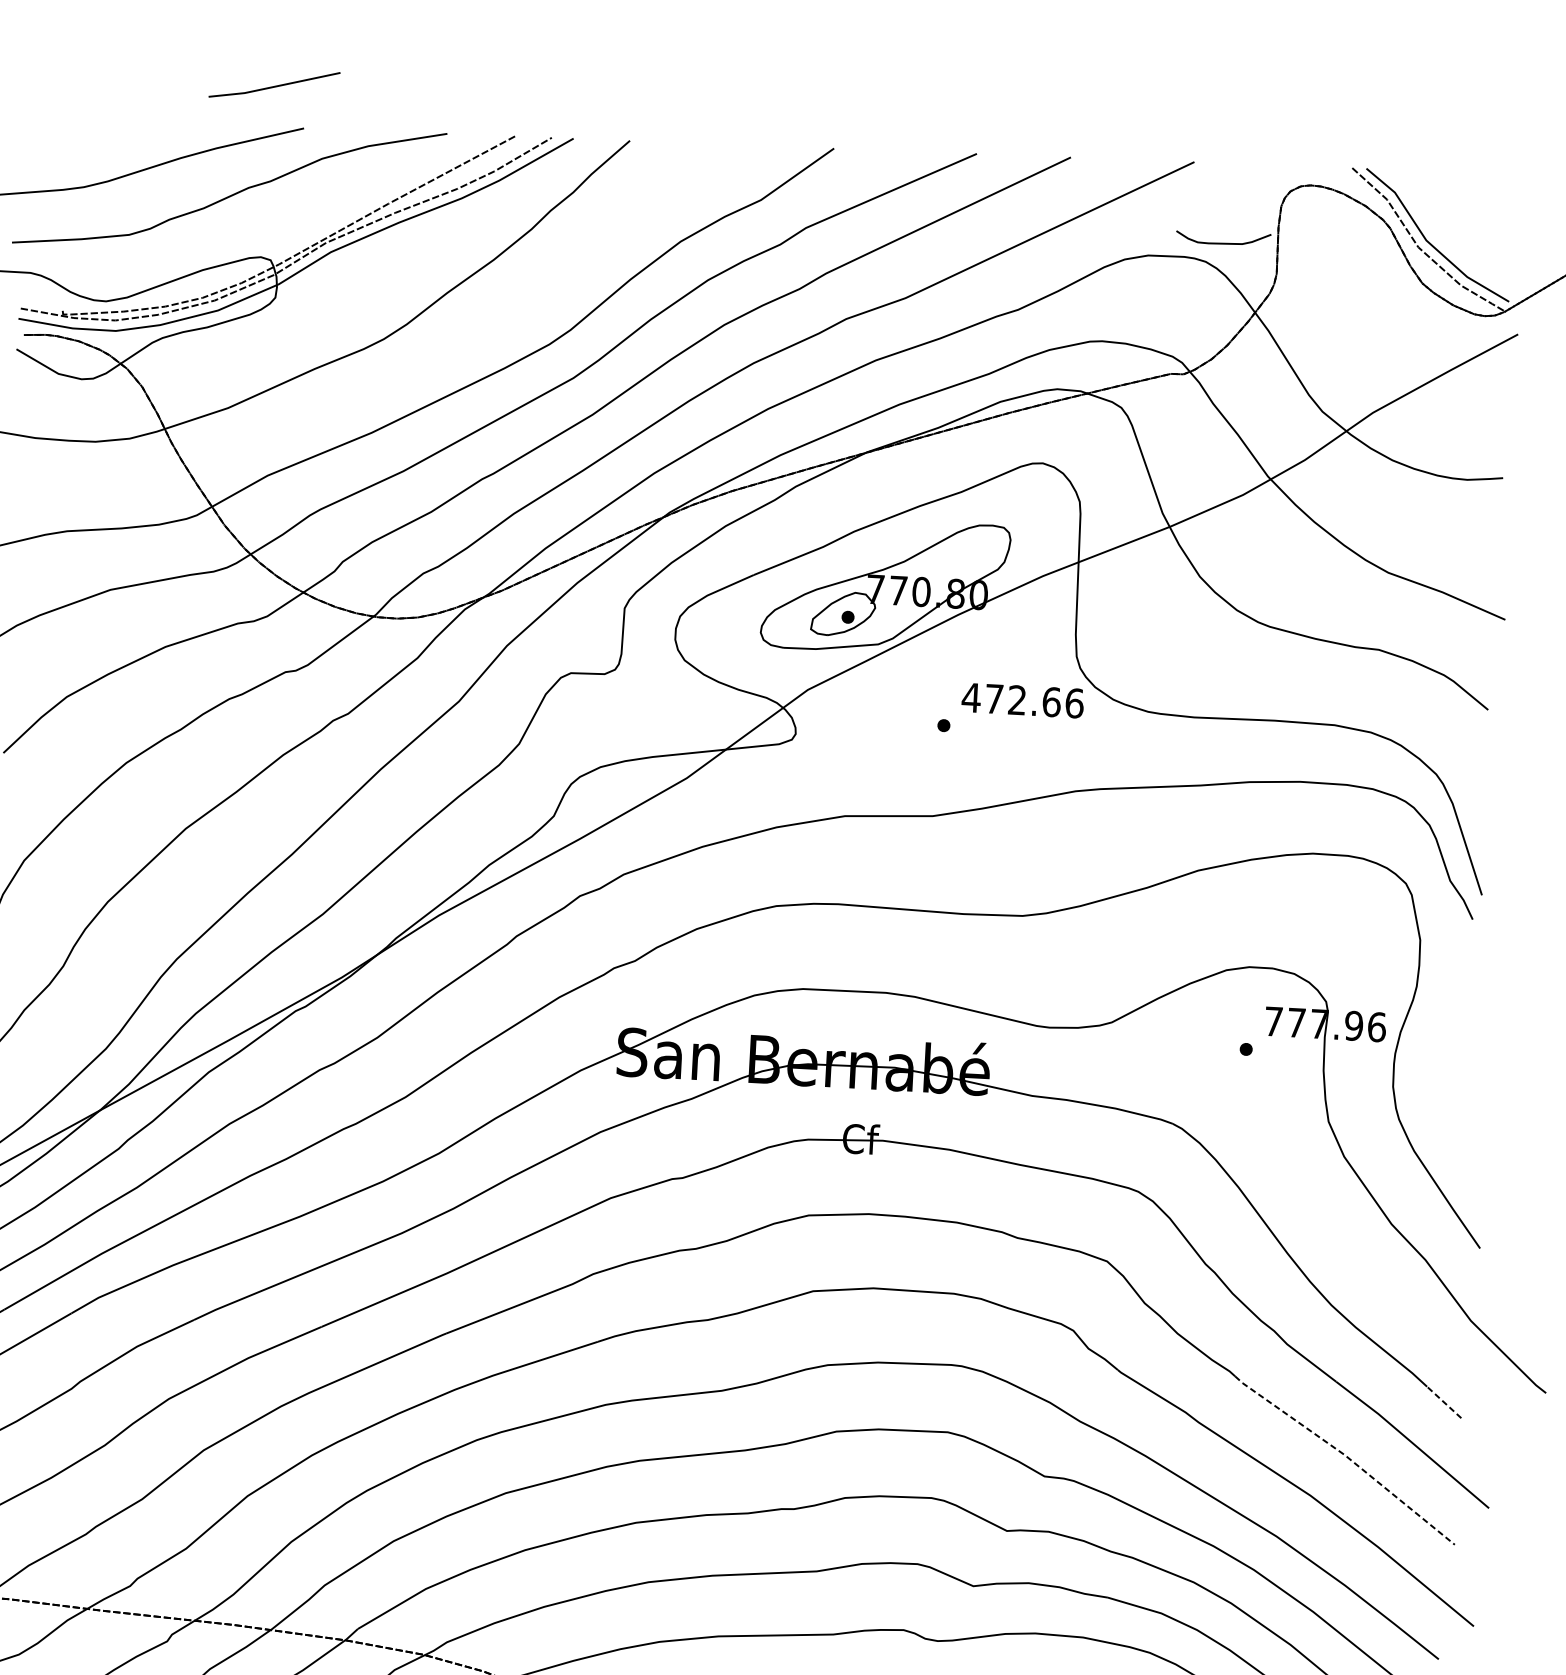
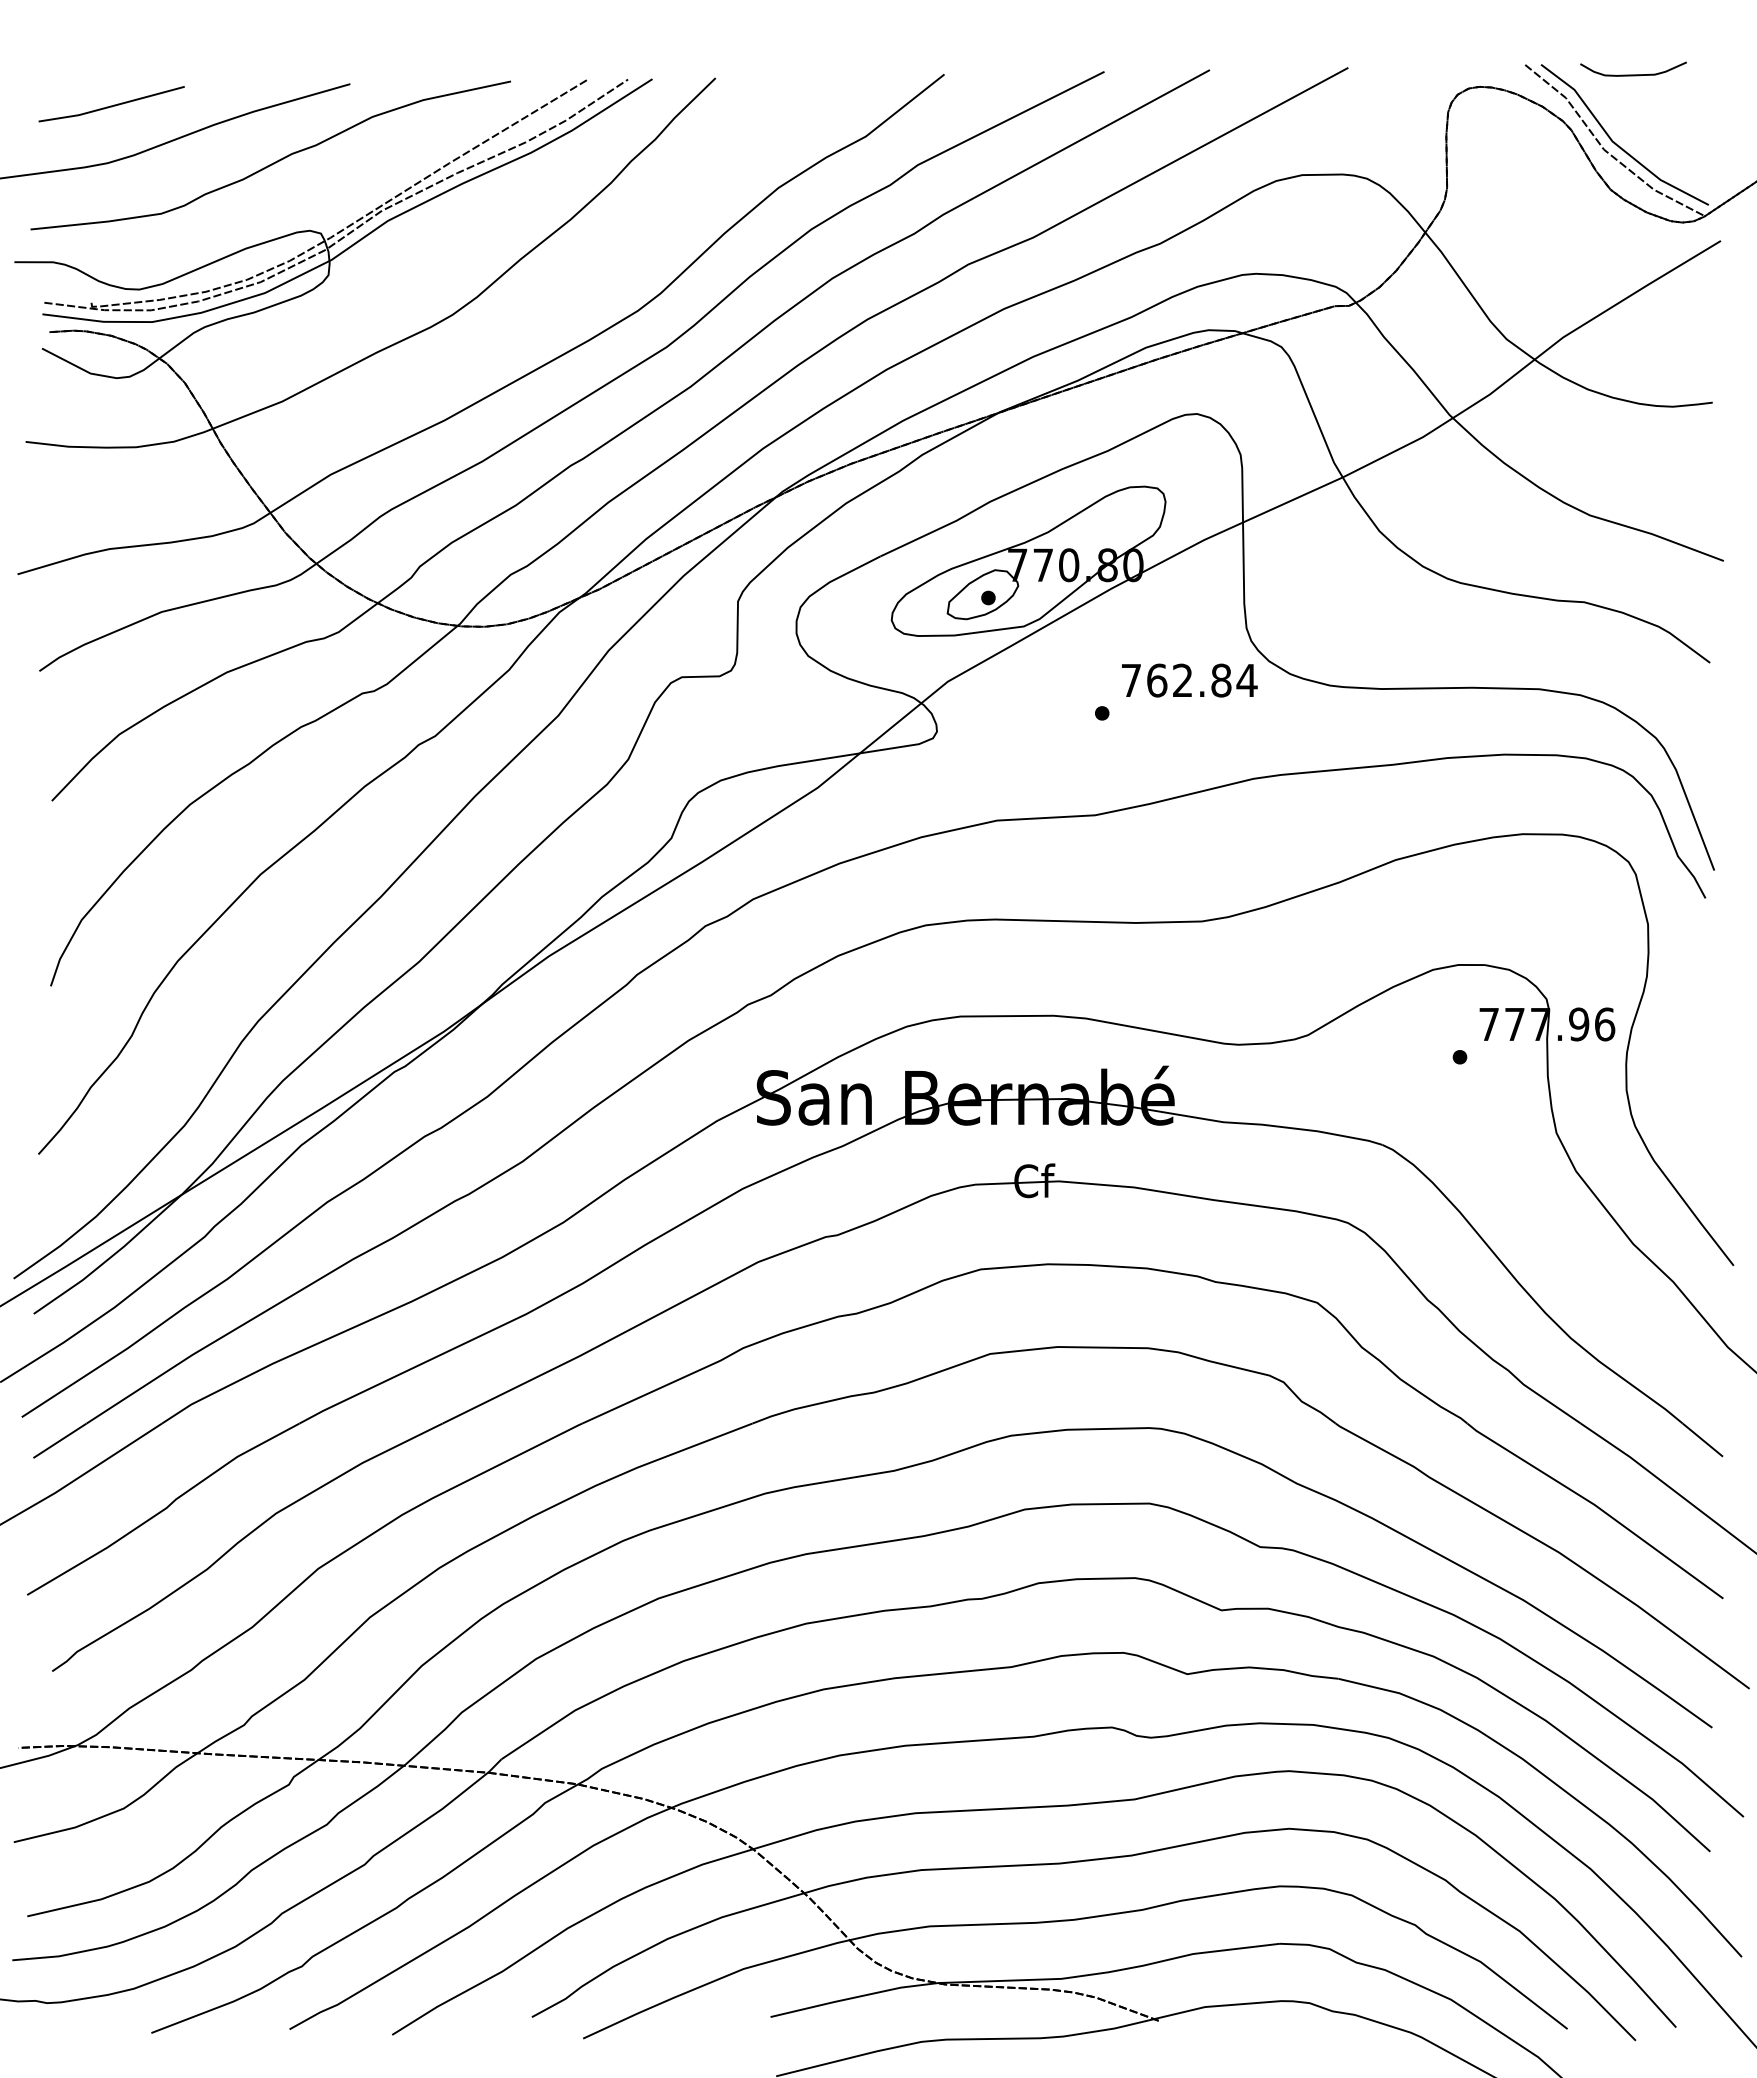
line: (274, 86) -> (111, 105), moved
curve: (1223, 242) -> (1633, 74), moved
text: (1022, 700) -> (1188, 680), 472.66 -> 762.84
line: (1443, 1401) -> (1702, 1439), dashed -> solid
line: (1346, 1456) -> (1596, 1506), dashed -> solid

